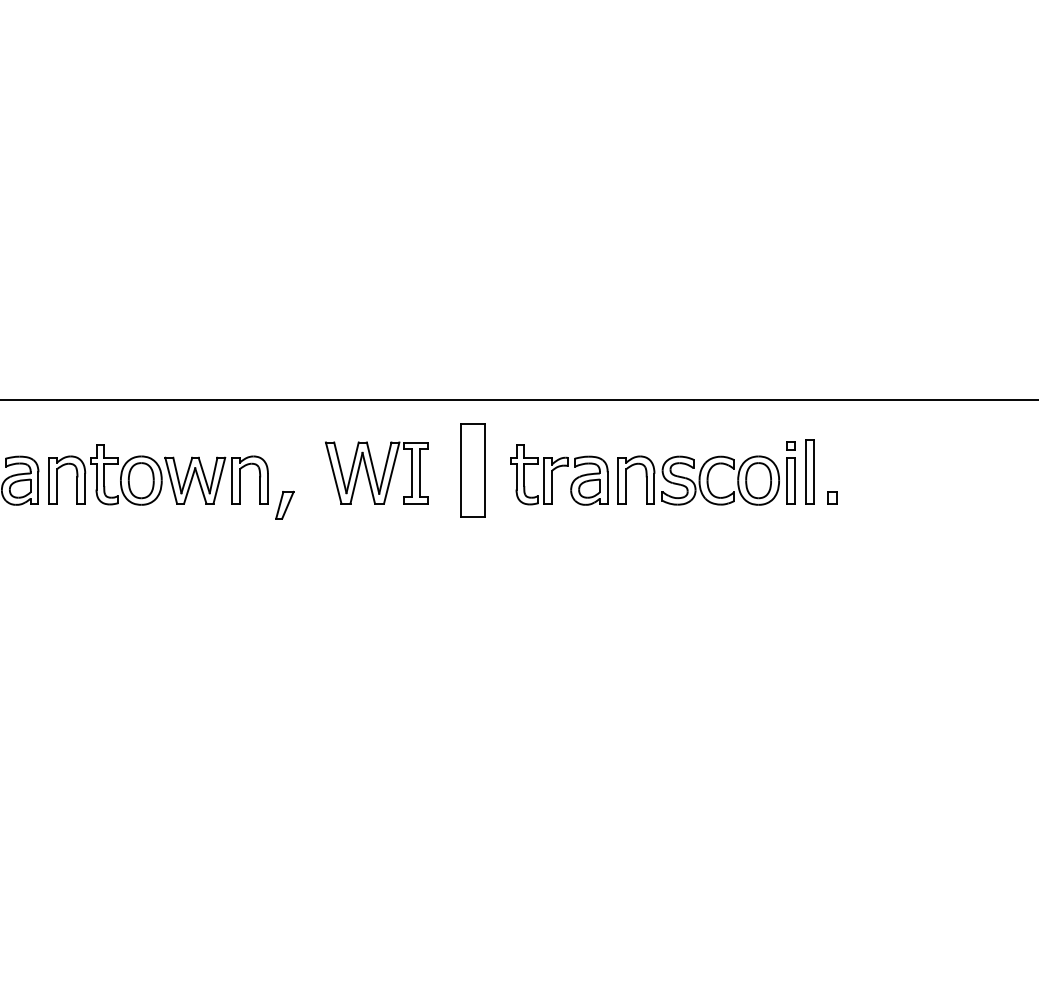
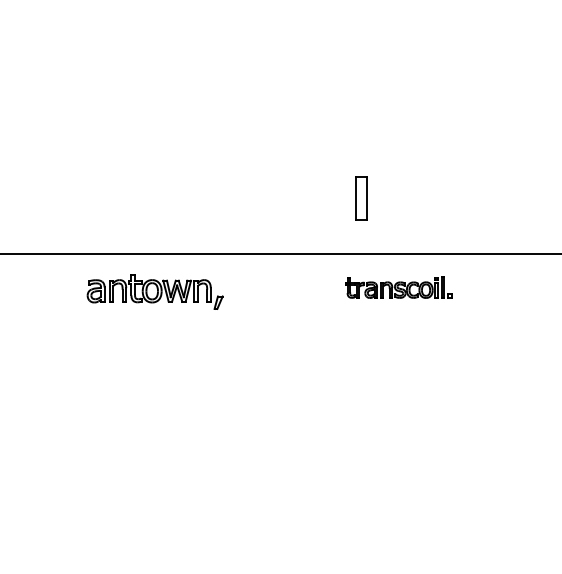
part: (472, 470) -> (361, 198), moved
part: (375, 472) -> (260, 287), removed
part: (673, 472) -> (398, 287), size x0.7

